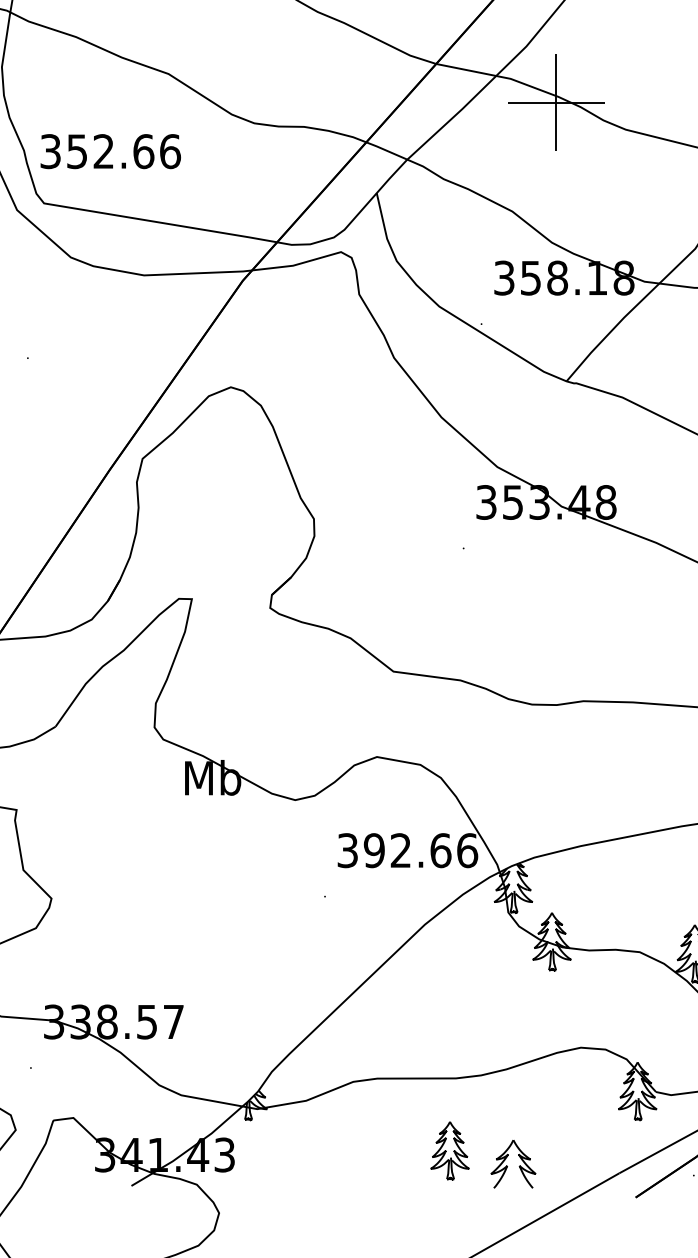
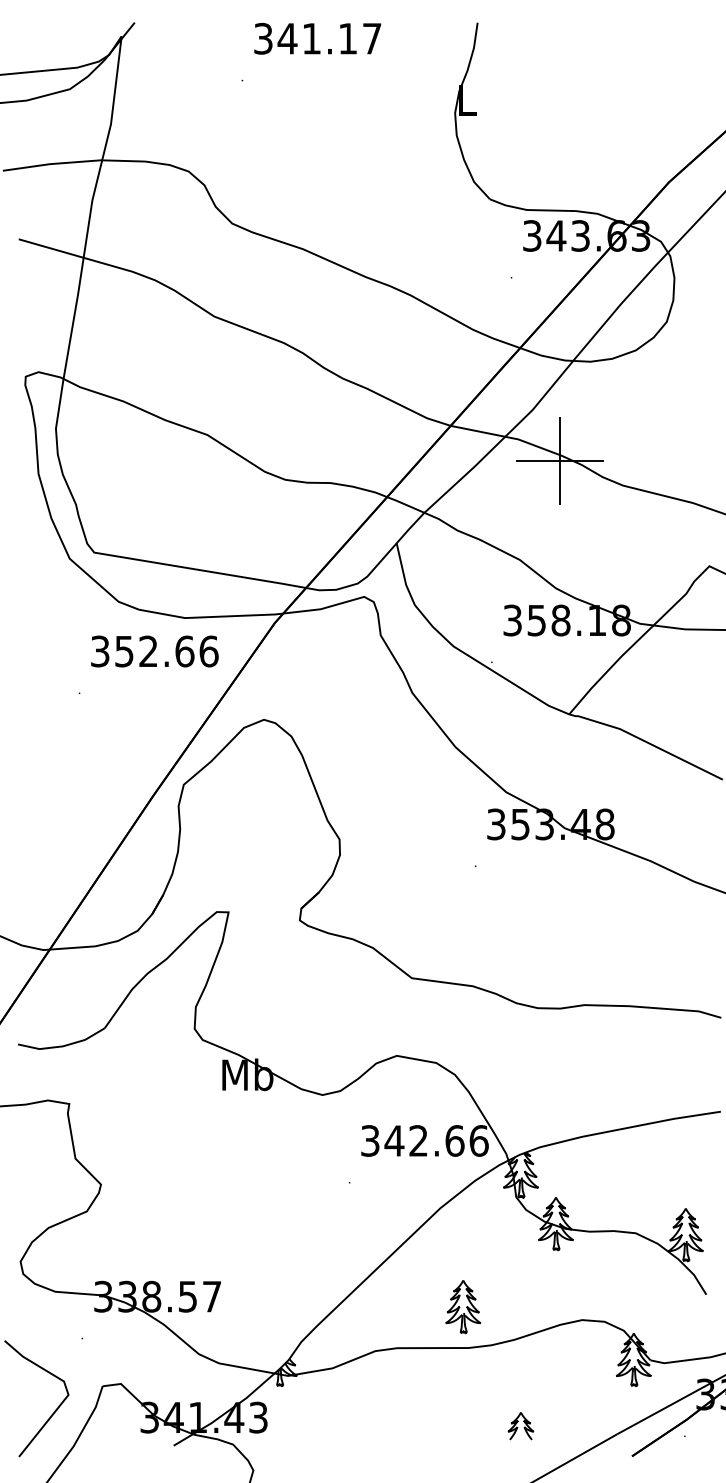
text: (110, 151) -> (154, 651), moved
text: (374, 850) -> (394, 1140), 392.66 -> 342.66
part: (450, 1151) -> (463, 1307), moved
part: (512, 1164) -> (520, 1426), size x0.62

